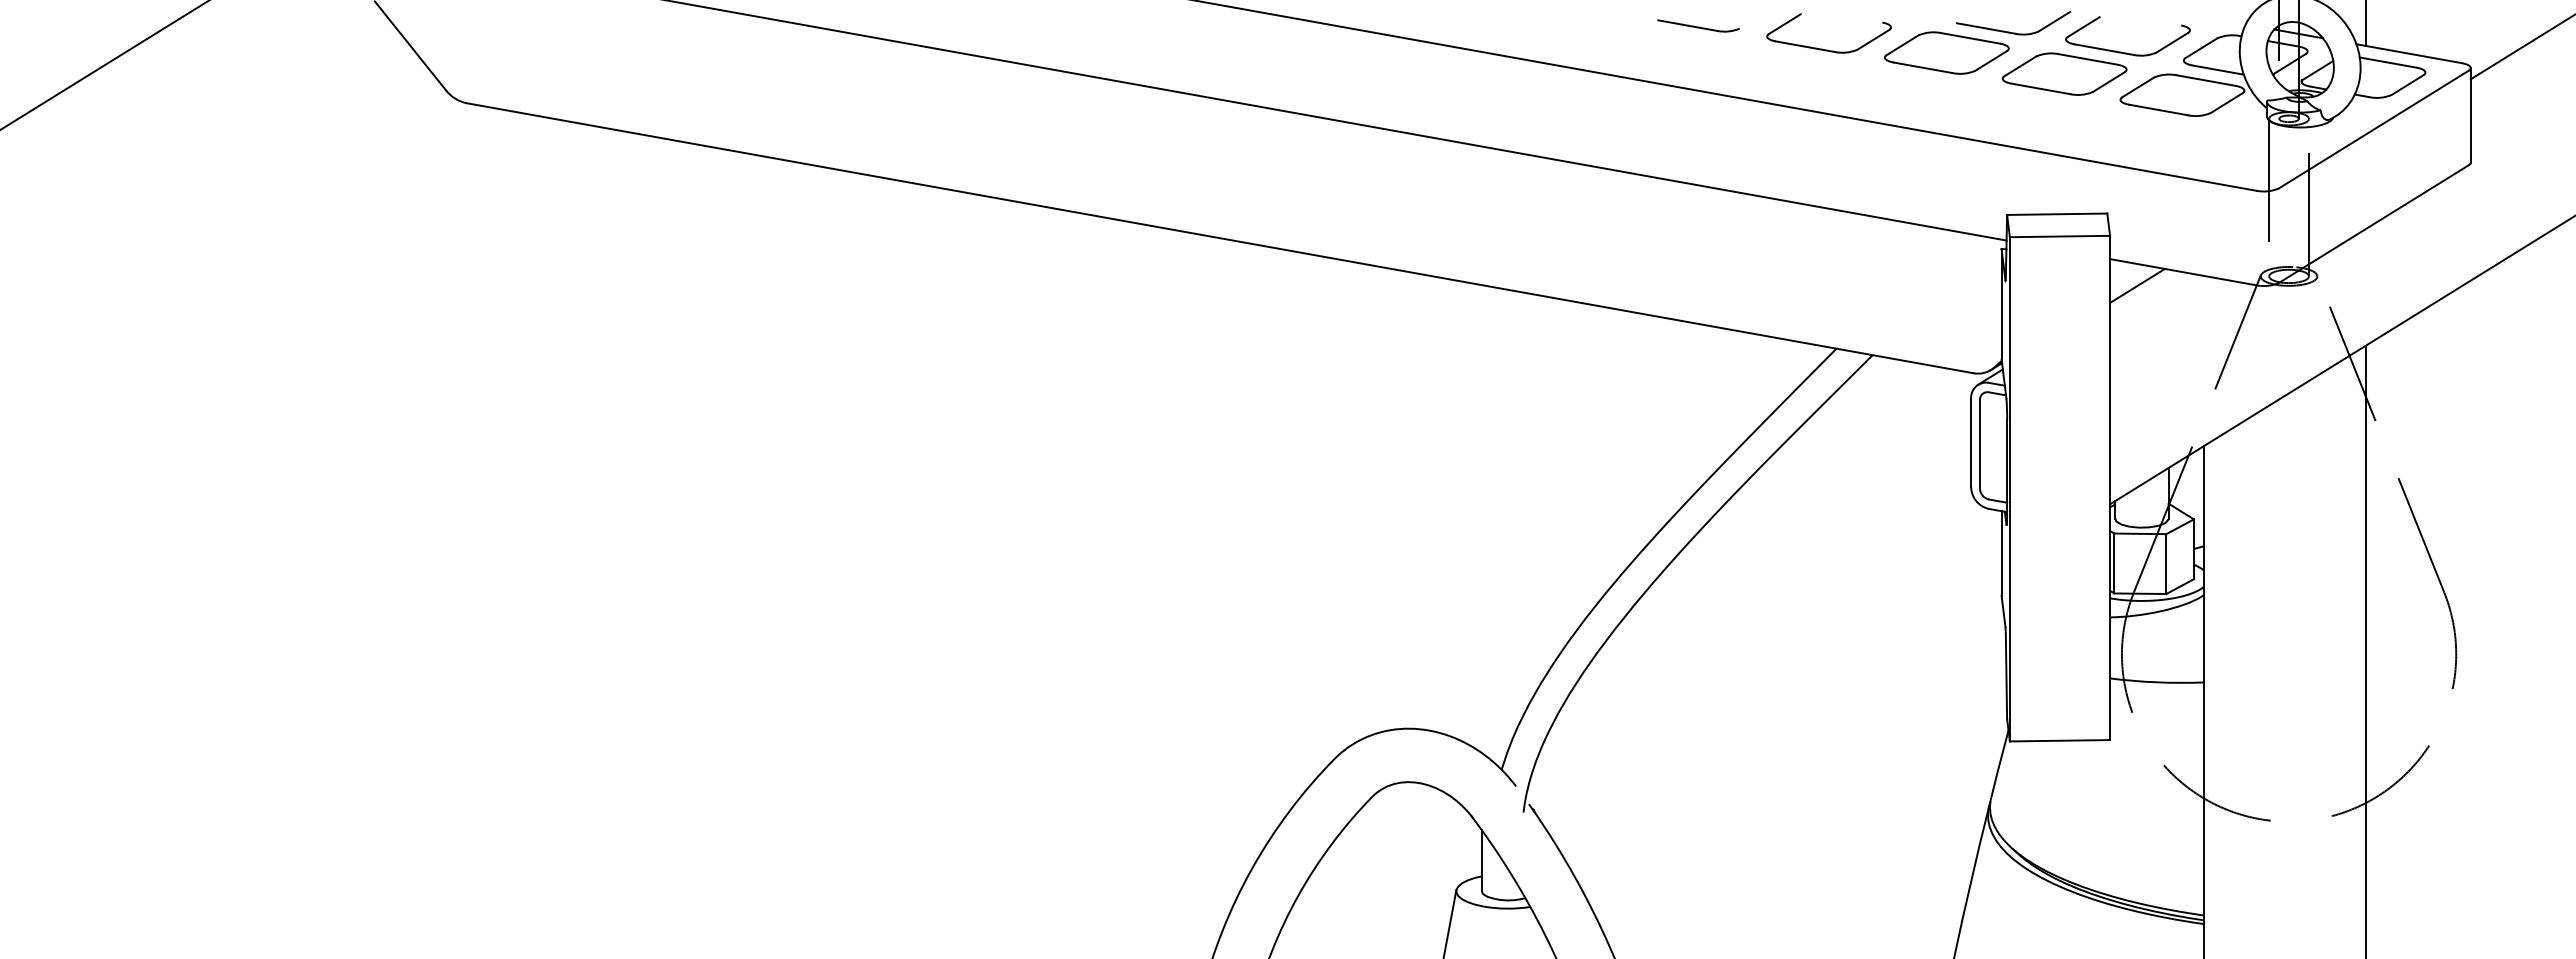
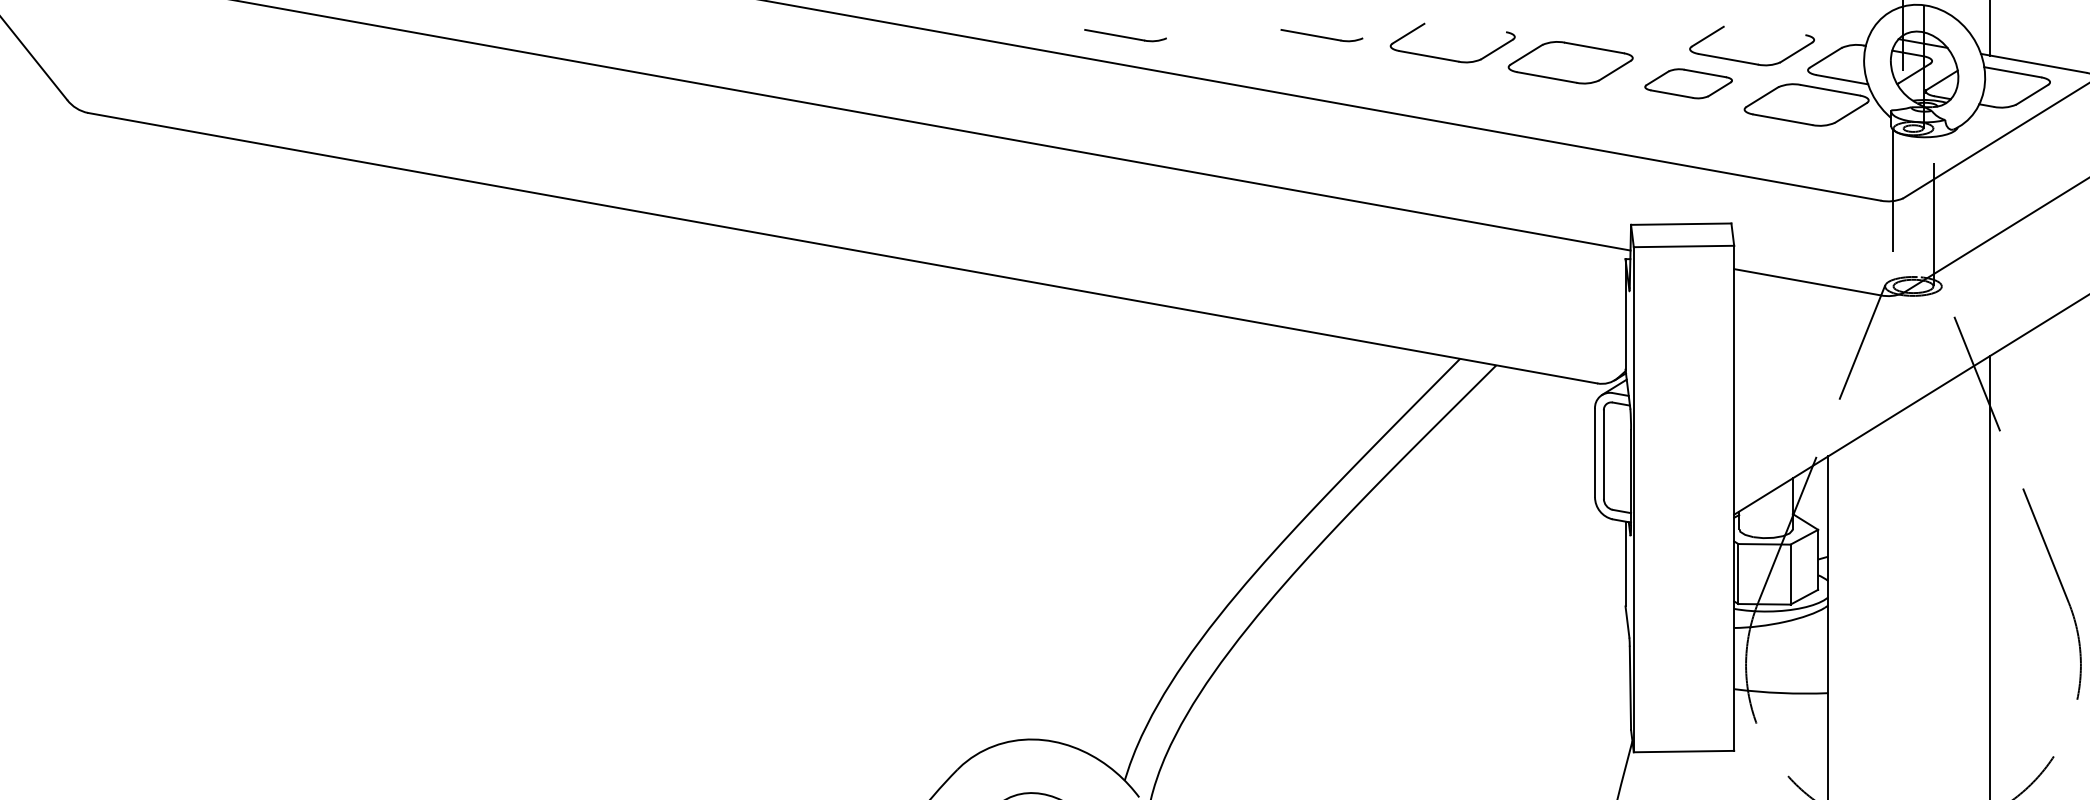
part: (1502, 25) -> (1125, 35), added
part: (2009, 31) -> (1633, 41), removed
part: (2064, 73) -> (1688, 83), size x0.7
line: (2137, 285) -> (1761, 295), removed

